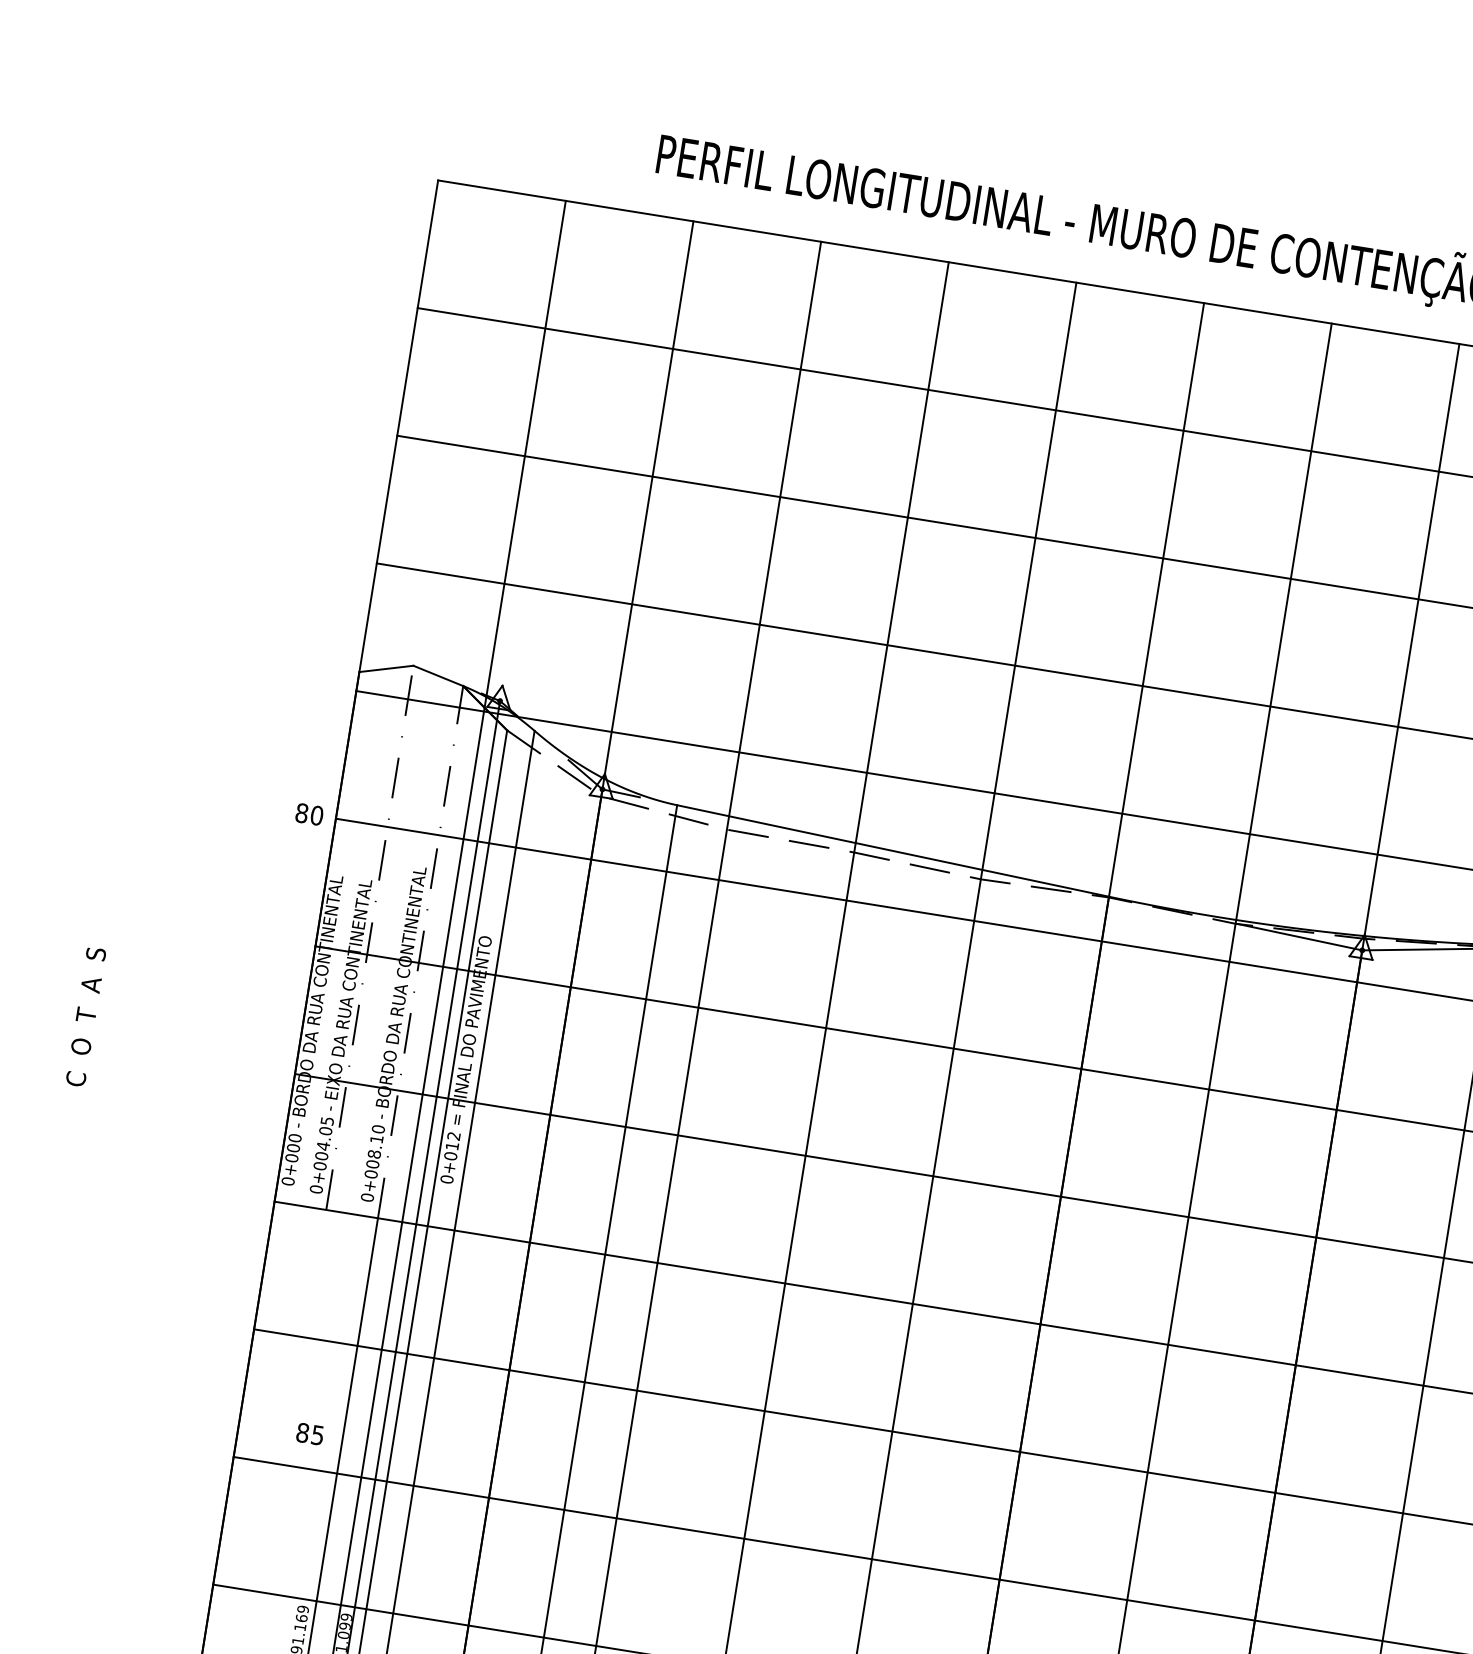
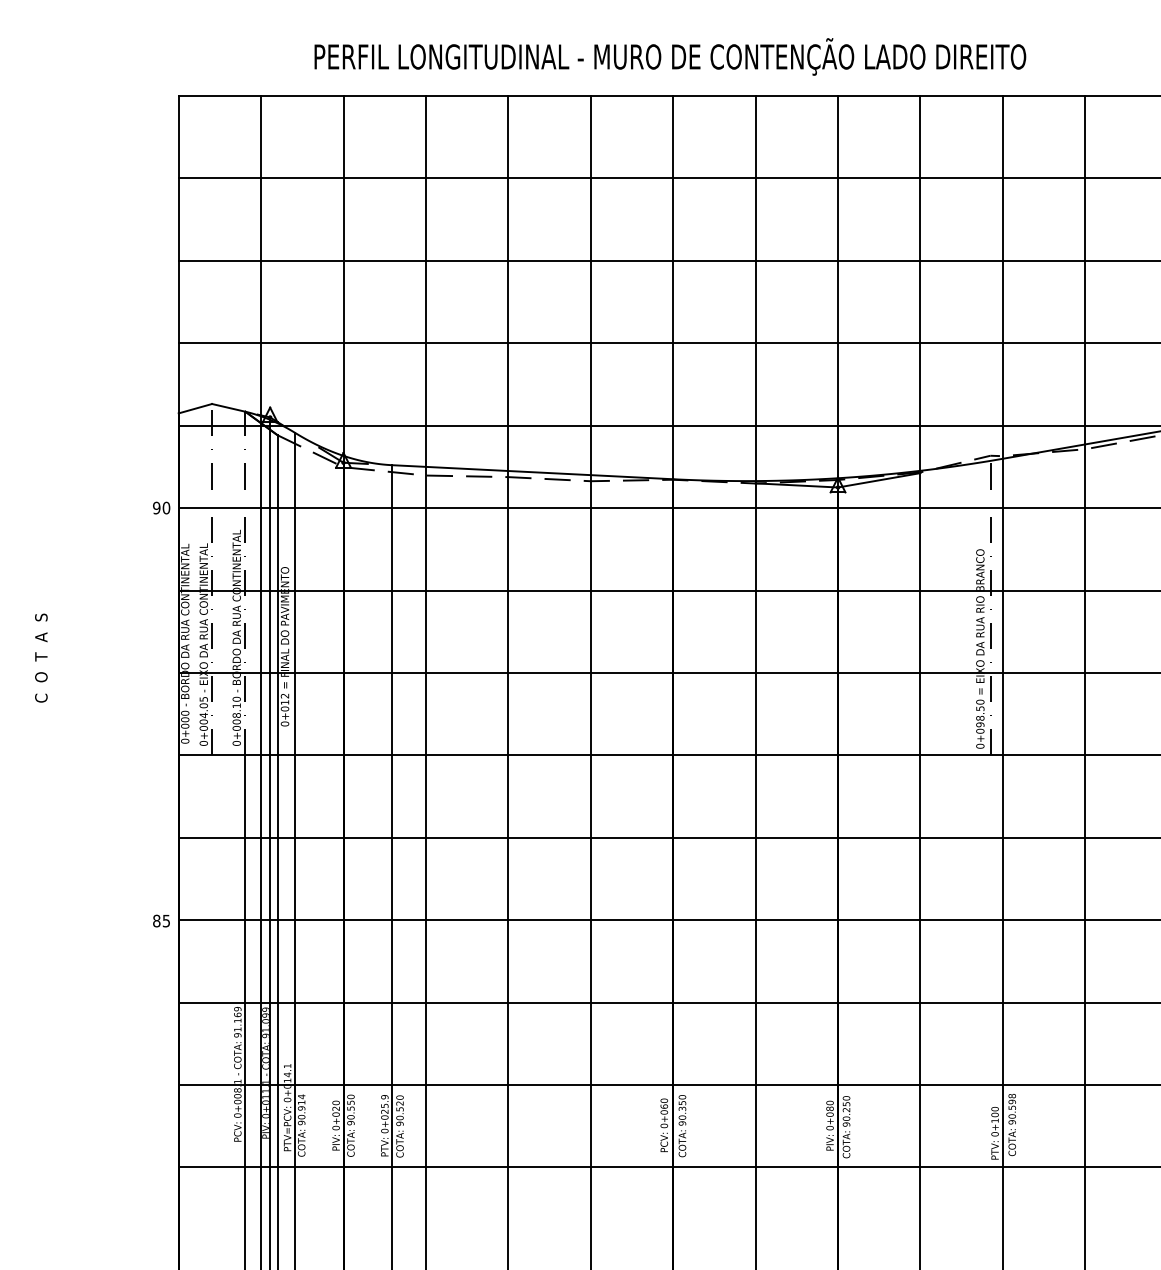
text: (301, 813) -> (156, 508), 80 -> 90
text: (310, 1433) -> (161, 920), moved

